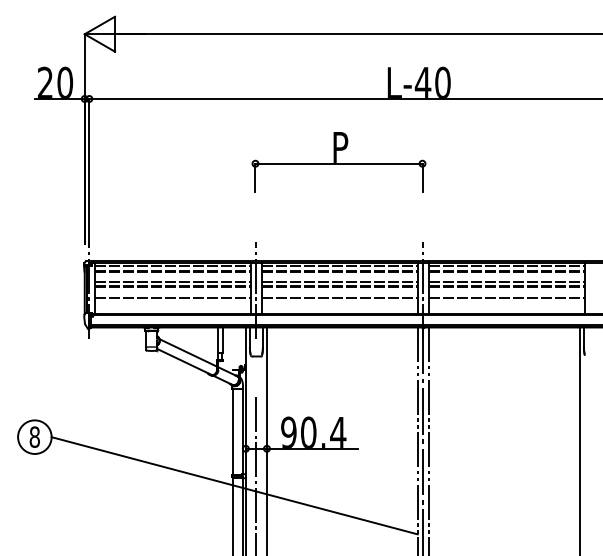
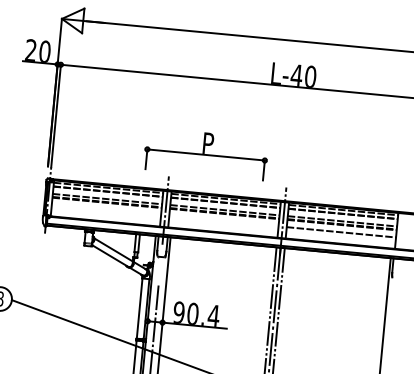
part: (338, 162) -> (205, 154), moved
line: (172, 297) -> (106, 209), removed
line: (339, 297) -> (223, 221), removed

